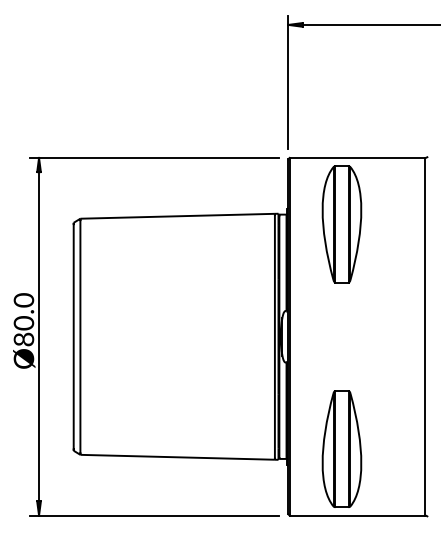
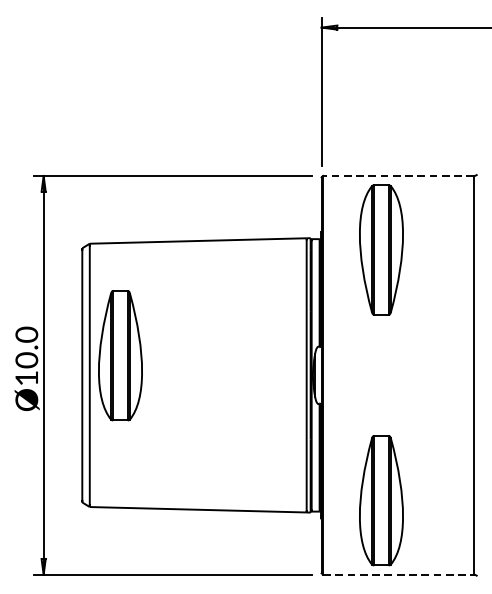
line: (357, 157) -> (398, 175), solid -> dashed
part: (107, 318) -> (119, 354), added
text: (23, 339) -> (26, 378), Ø80.0 -> Ø10.0
line: (357, 515) -> (398, 574), solid -> dashed

